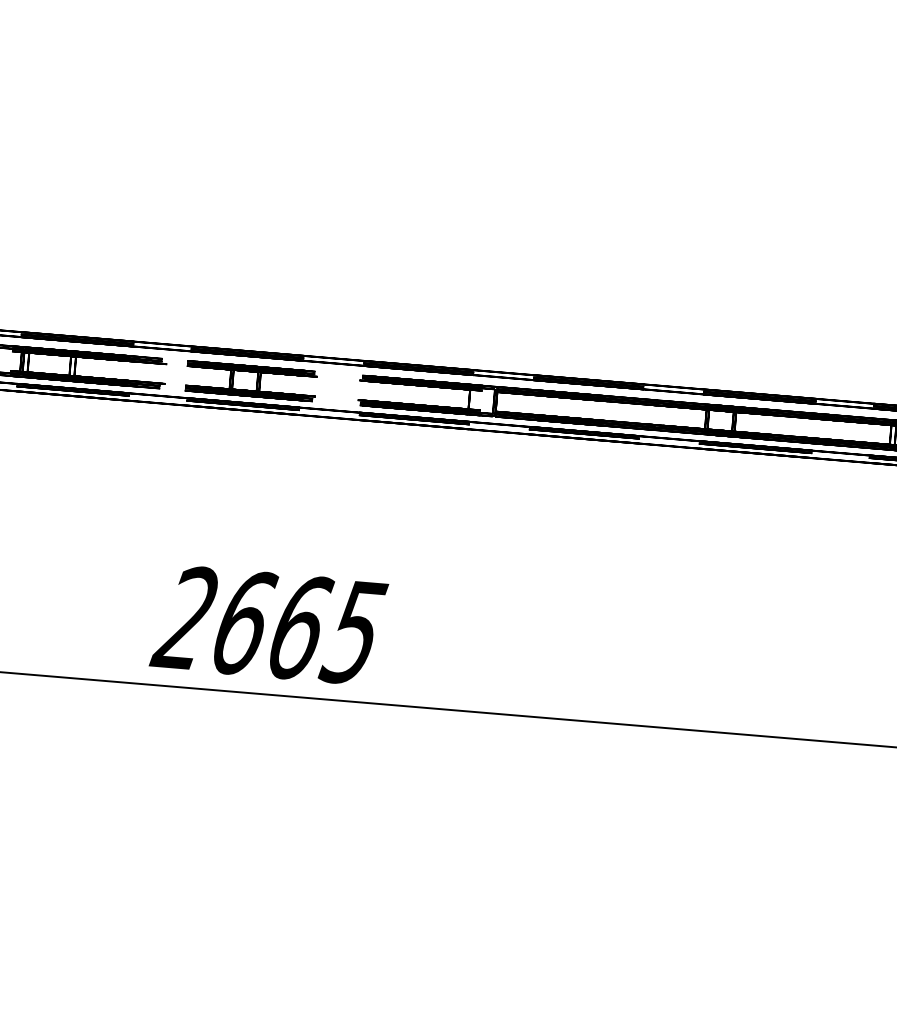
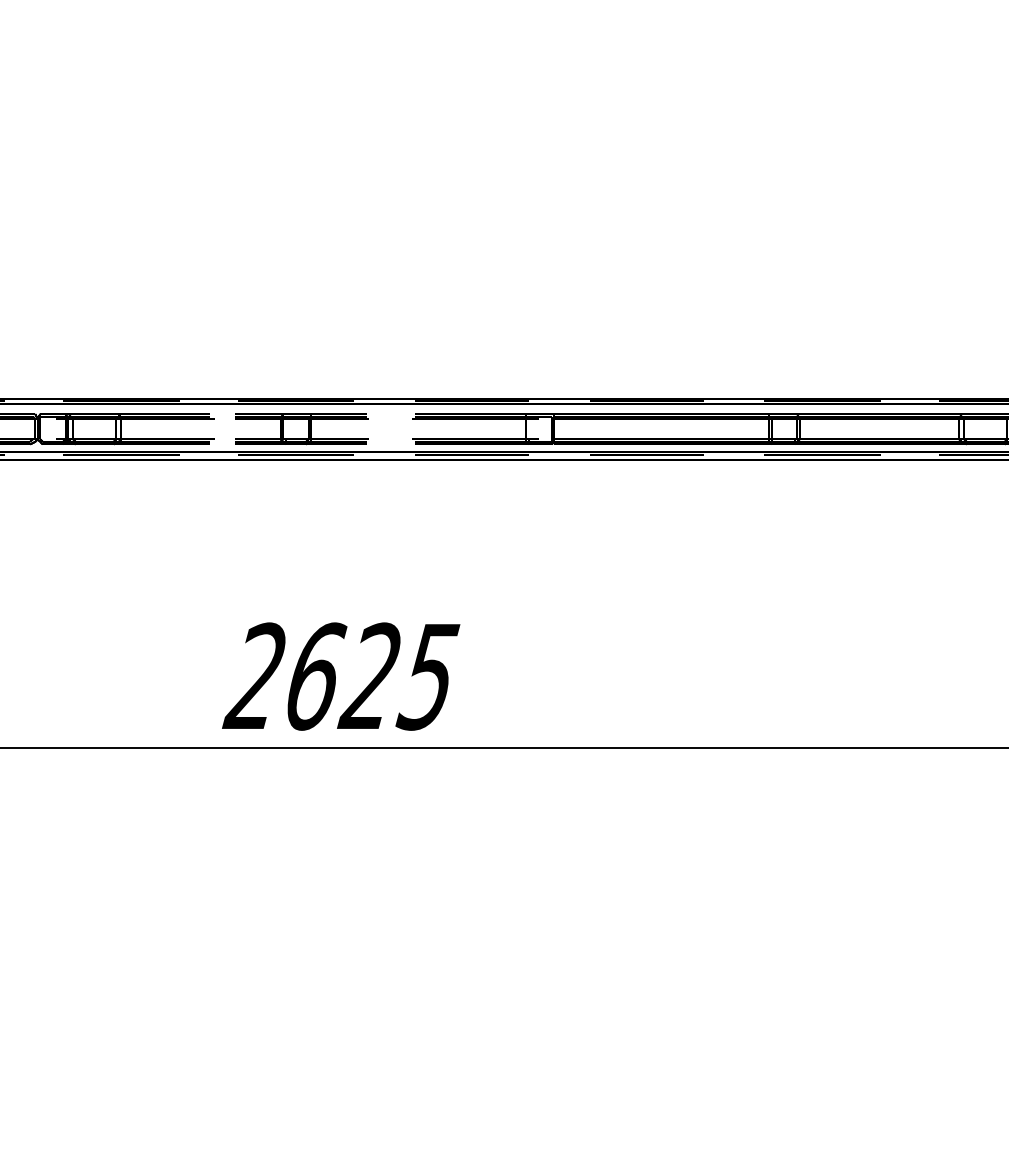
text: (297, 627) -> (370, 676), 2665 -> 2625

